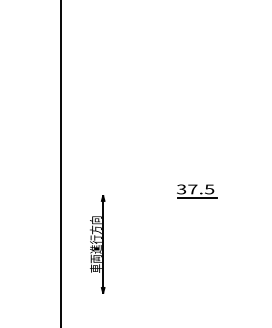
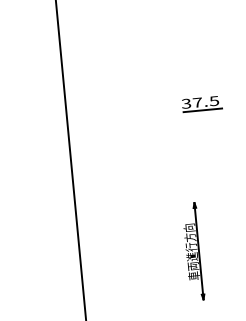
part: (197, 191) -> (202, 104), moved
part: (97, 244) -> (193, 251), moved

